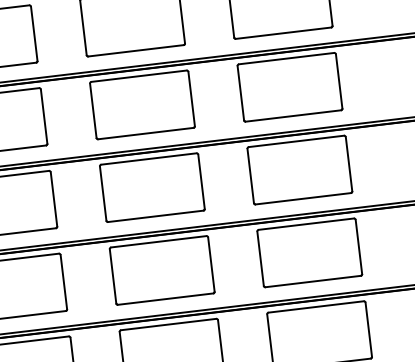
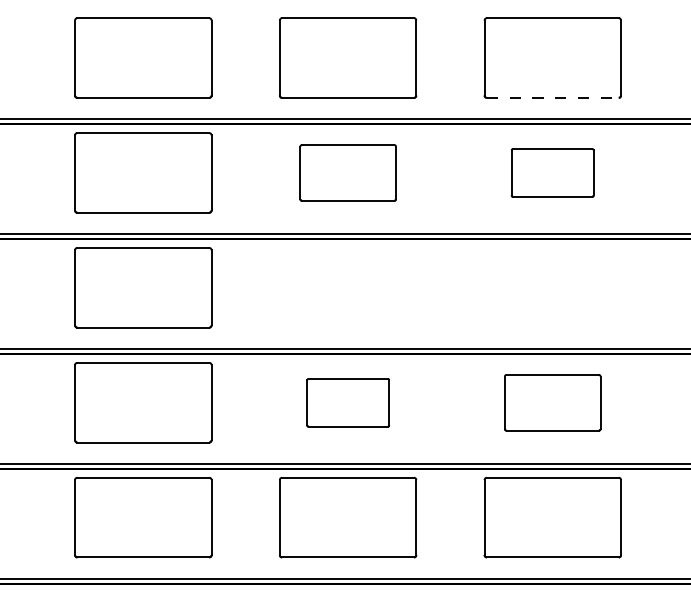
line: (283, 32) -> (552, 97), solid -> dashed
part: (289, 87) -> (552, 172), size x0.6
part: (142, 104) -> (348, 172), size x0.7
part: (299, 169) -> (552, 287), removed
part: (152, 187) -> (348, 287), removed
part: (309, 252) -> (552, 402), size x0.7
part: (162, 270) -> (348, 402), size x0.6

